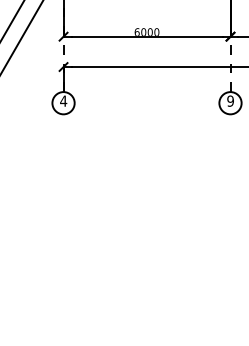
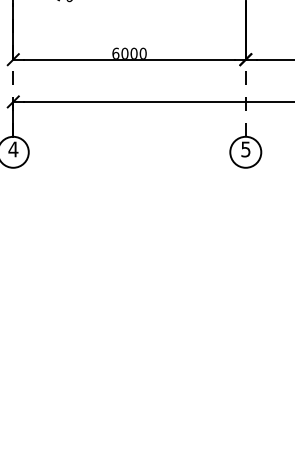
text: (230, 100) -> (245, 148), 9 -> 5

